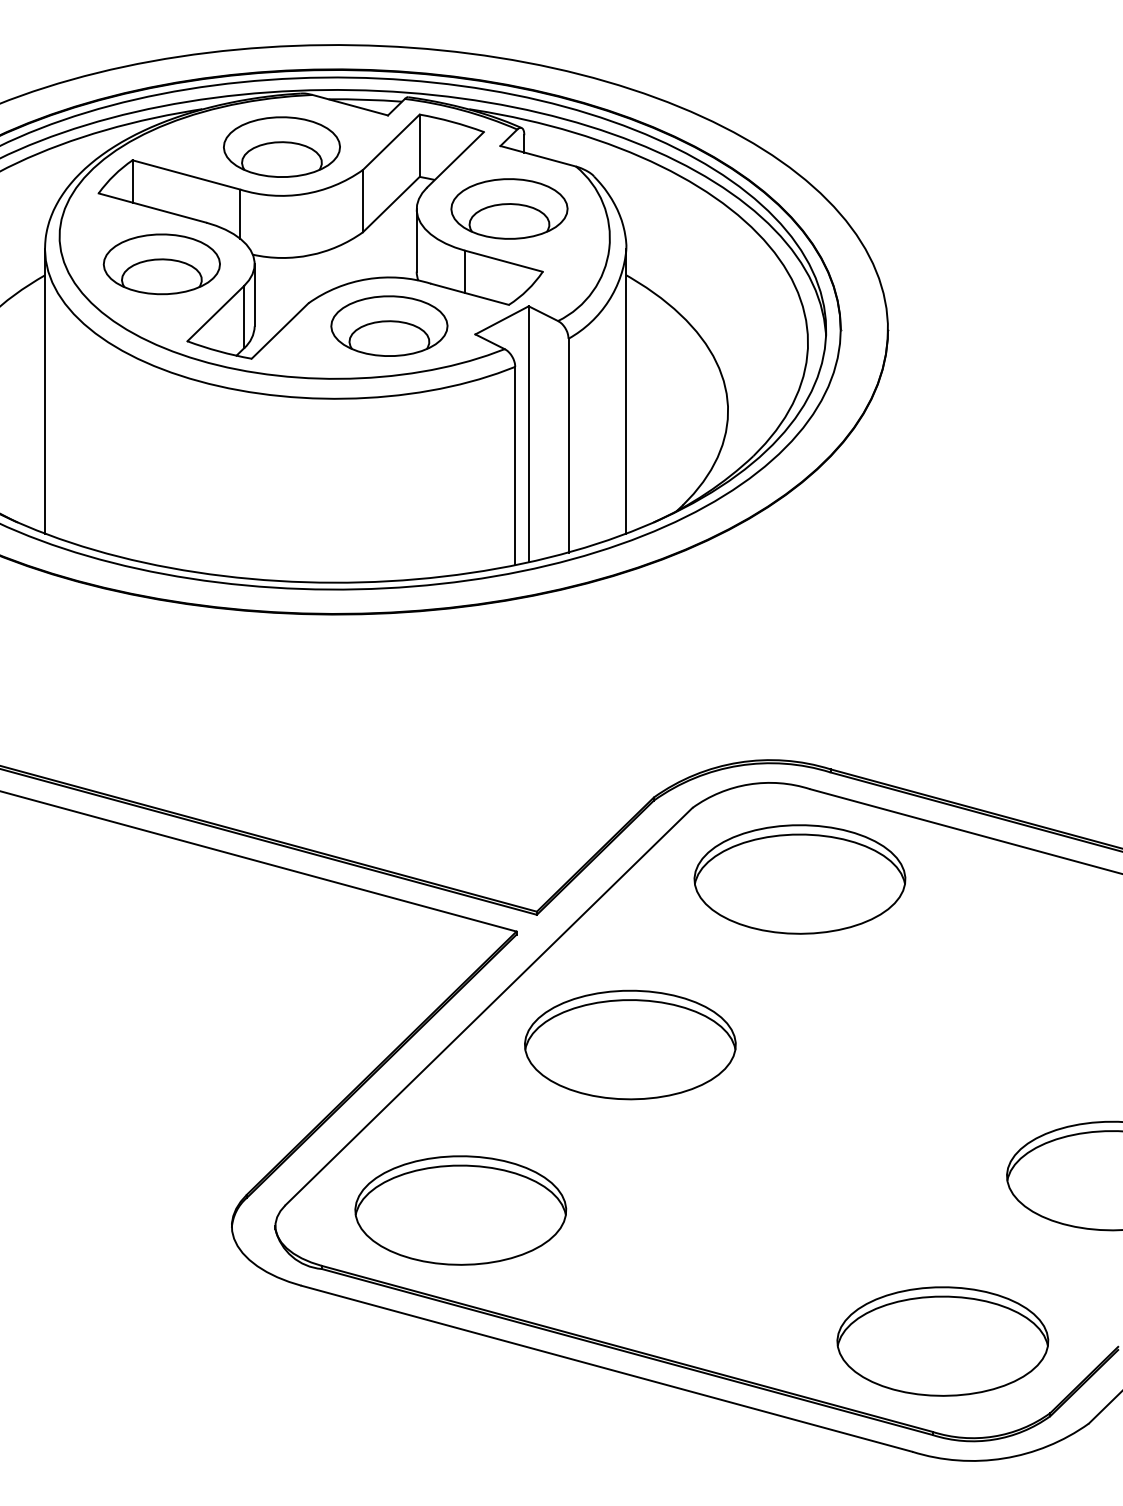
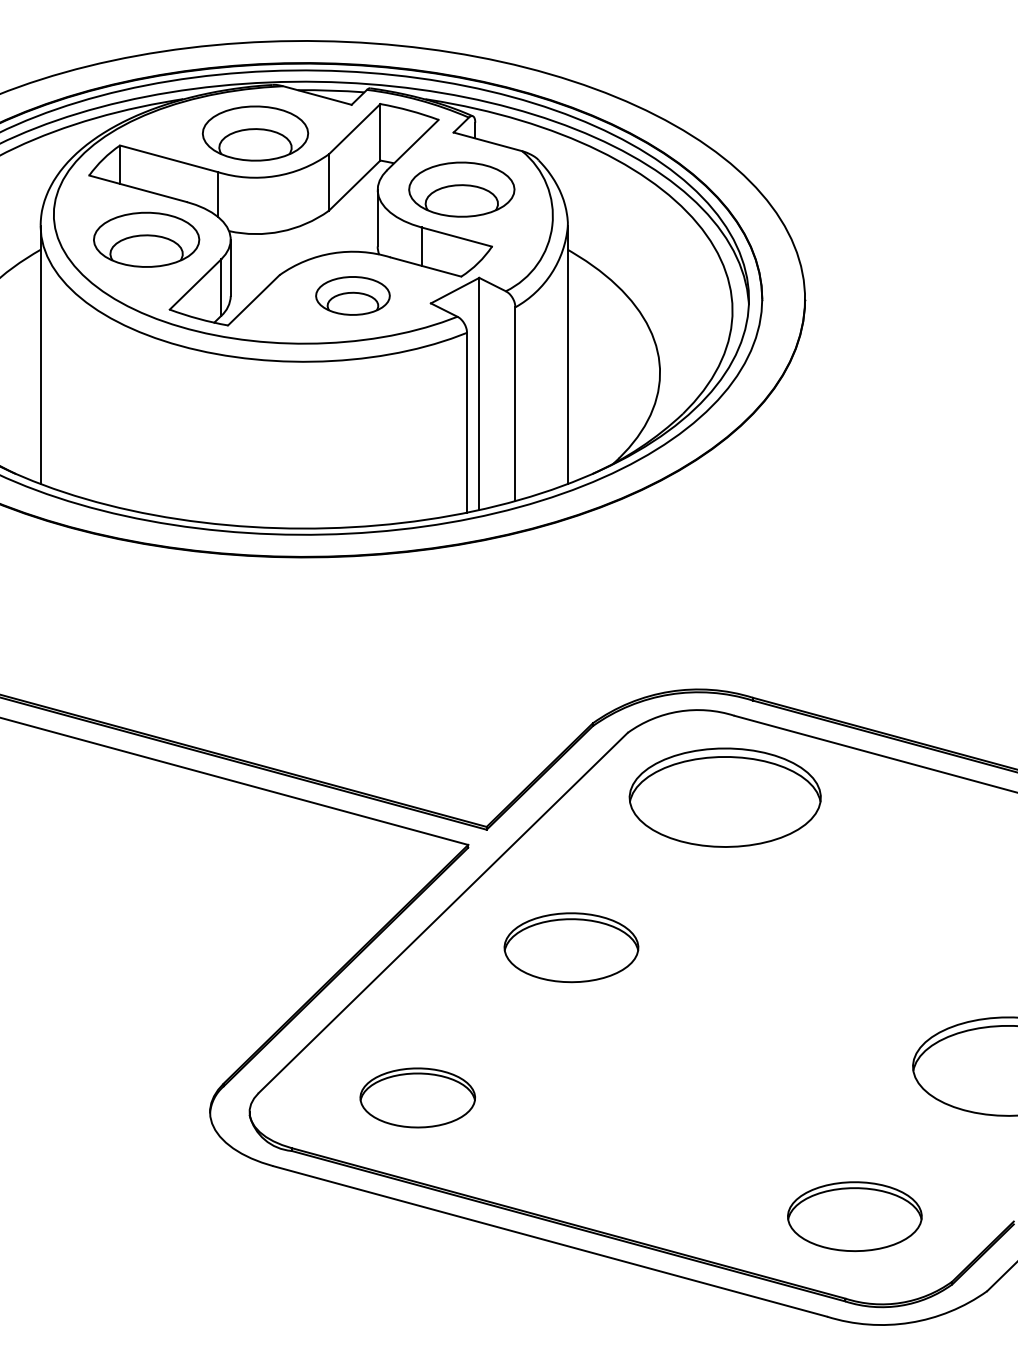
part: (388, 325) -> (352, 295), size x0.7
part: (630, 1044) -> (571, 947), size x0.7
part: (460, 1210) -> (417, 1097), size x0.6
part: (942, 1341) -> (854, 1216), size x0.7

